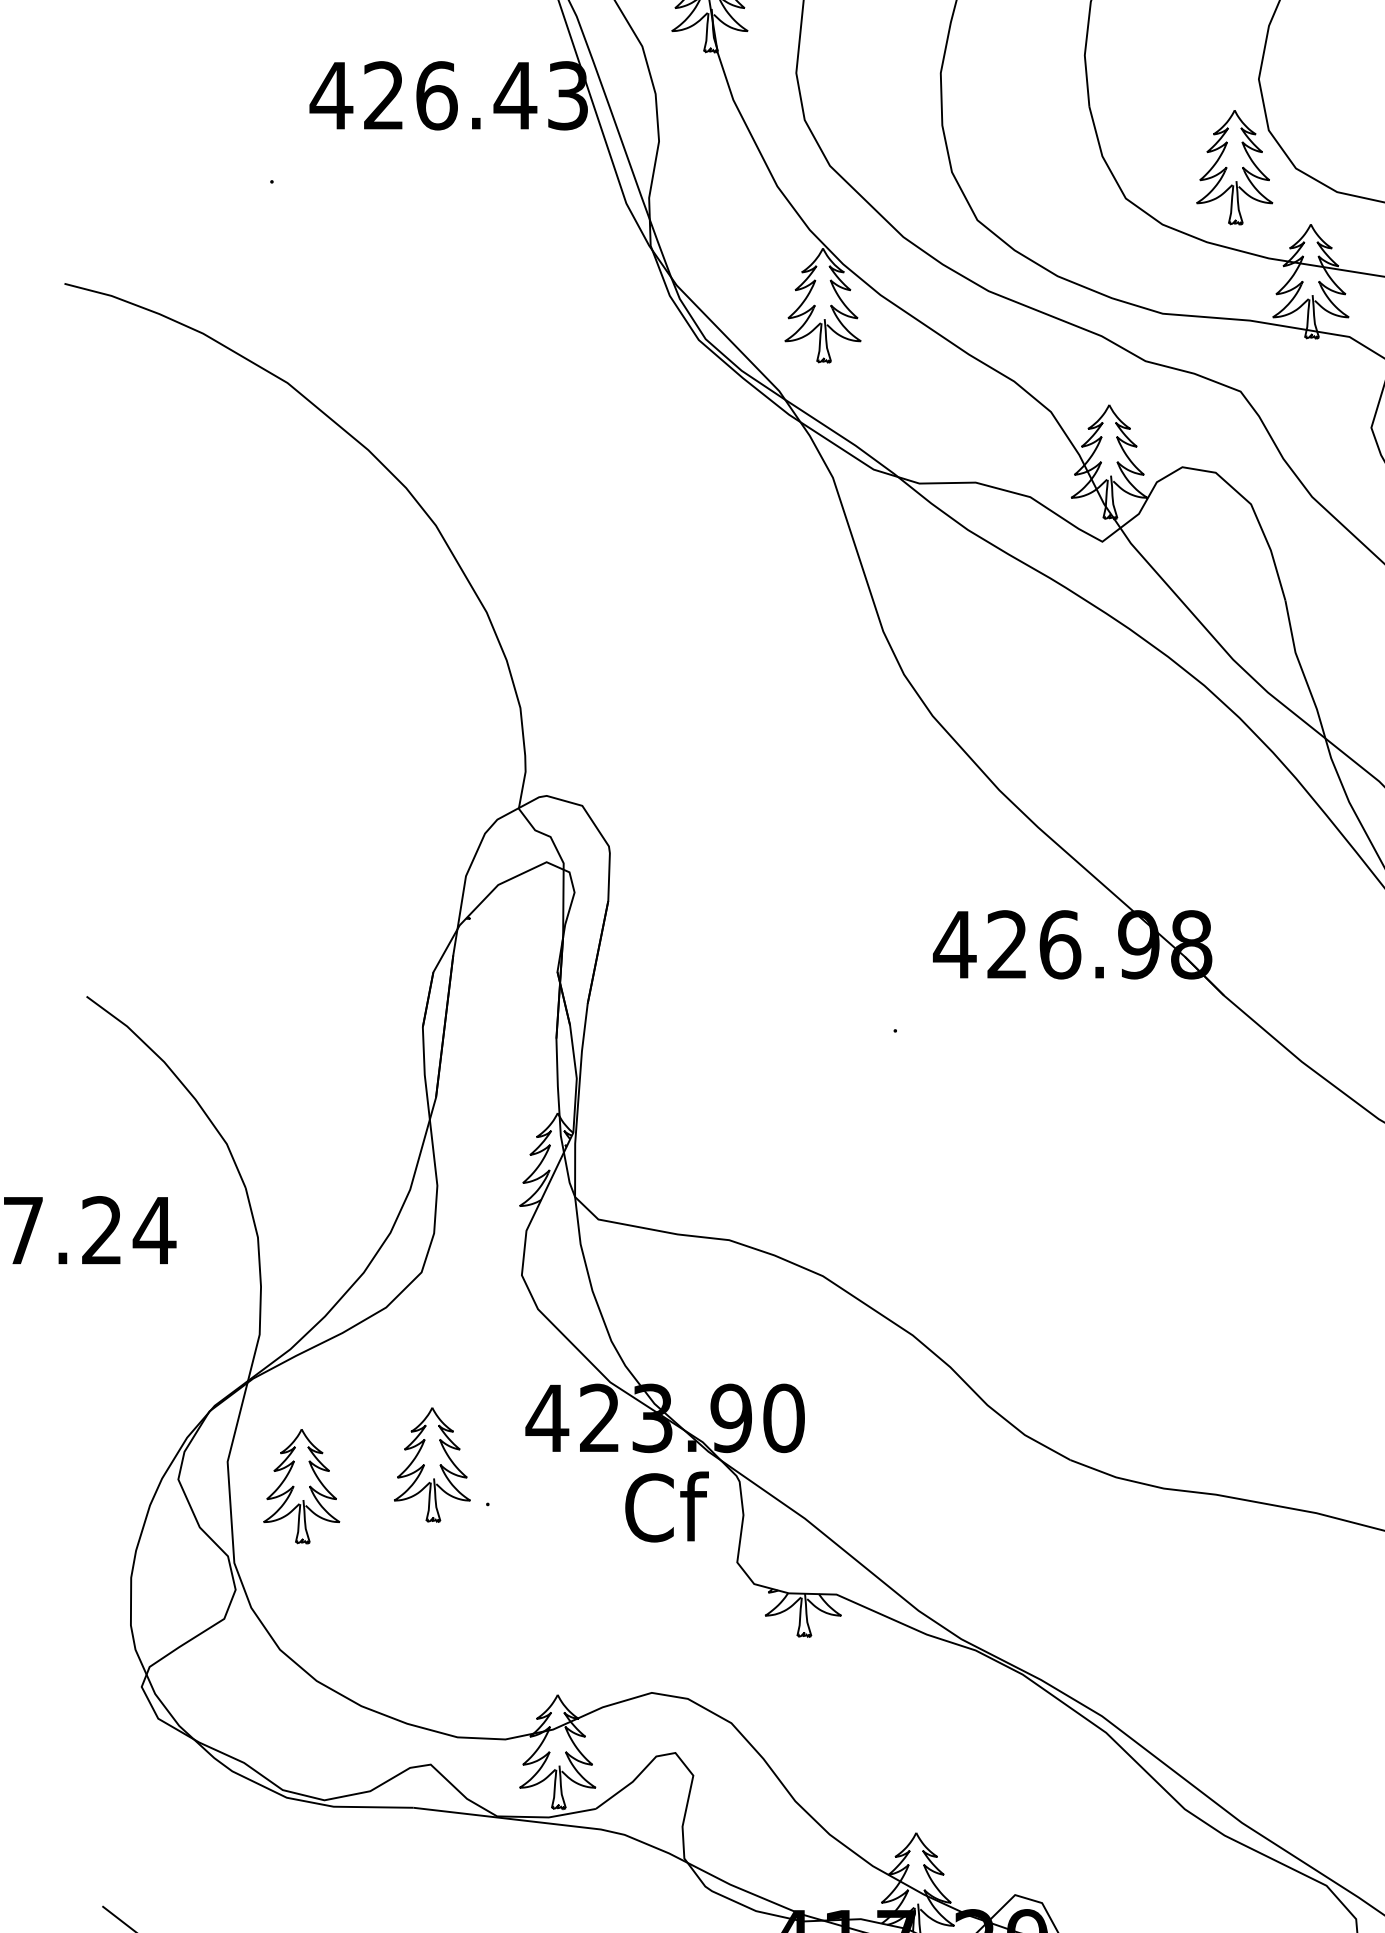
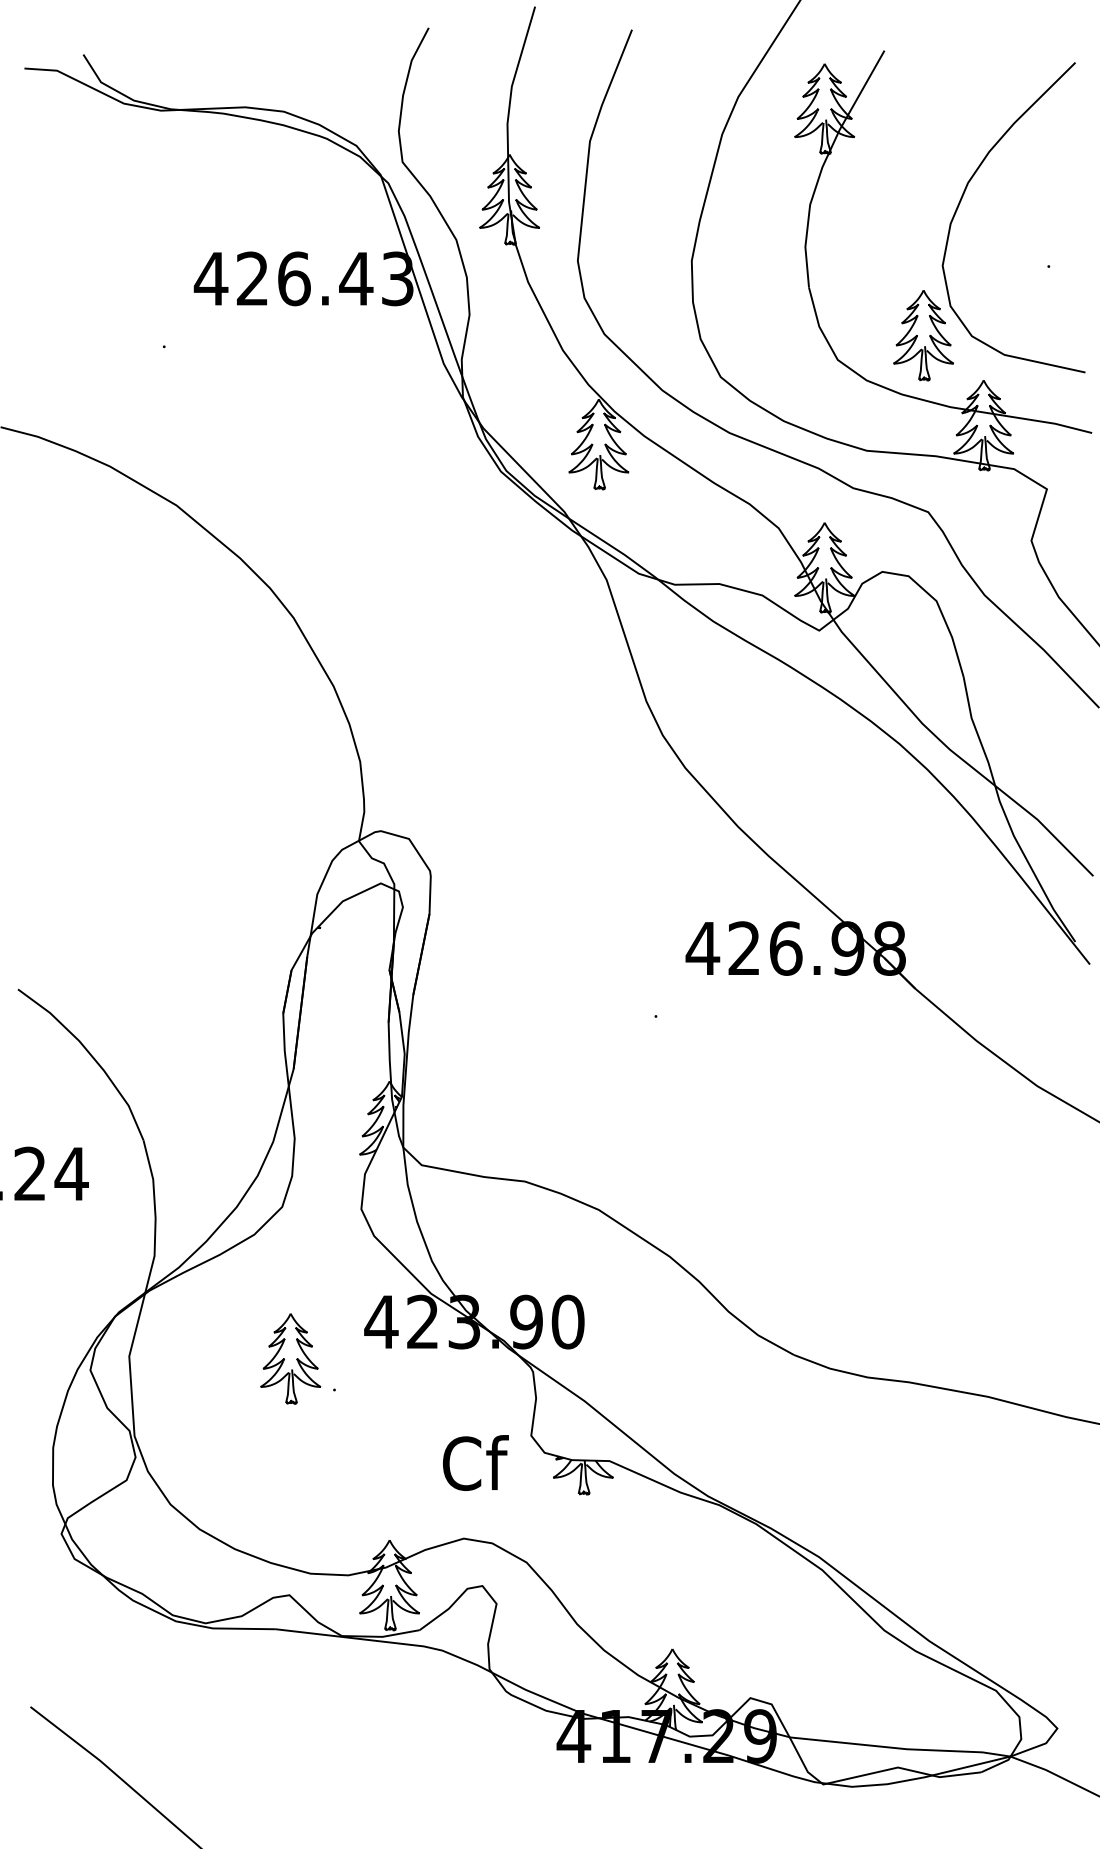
part: (301, 1486) -> (187, 1375), removed
text: (666, 1506) -> (475, 1462), moved

